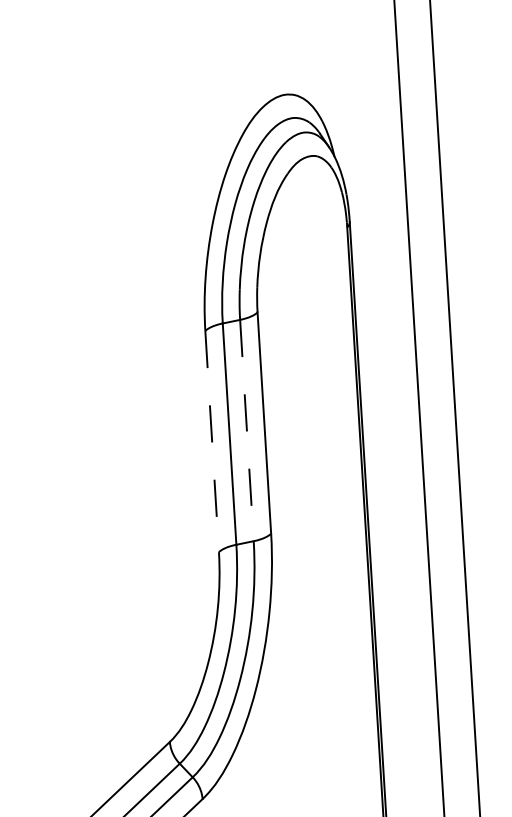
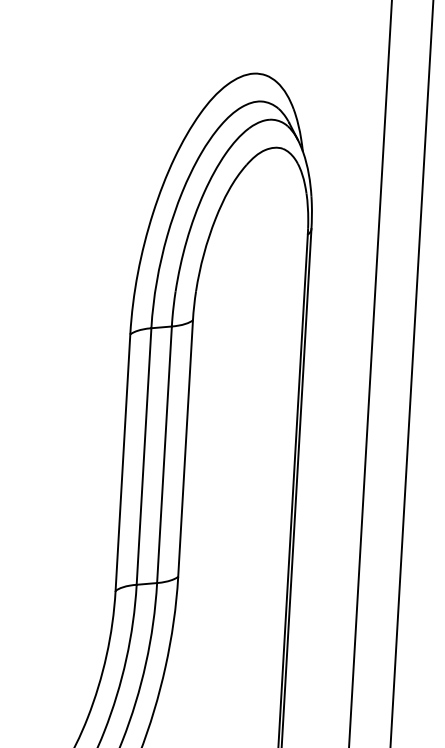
line: (246, 430) -> (164, 454), dashed -> solid
line: (212, 441) -> (123, 462), dashed -> solid

